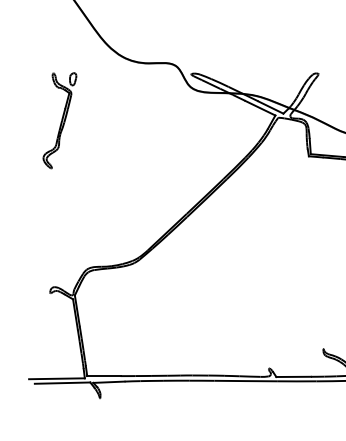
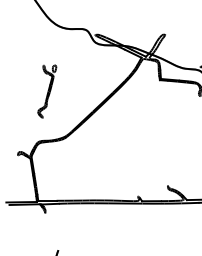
part: (60, 120) -> (47, 91), moved

